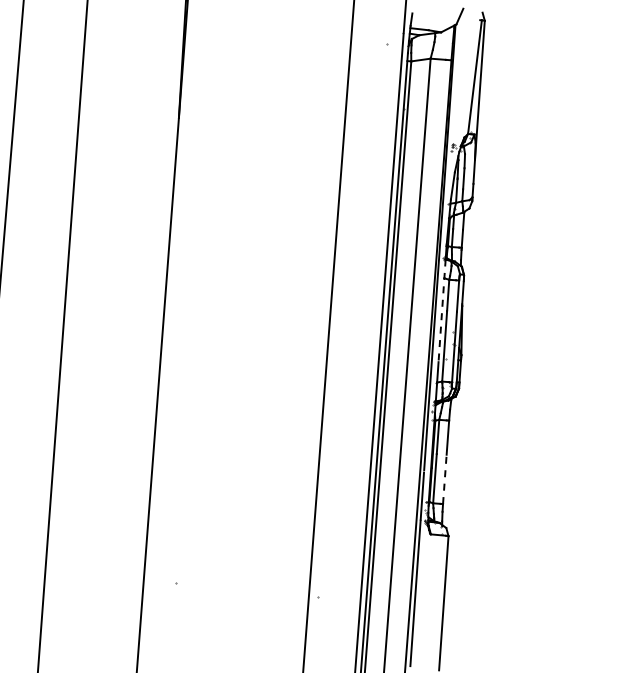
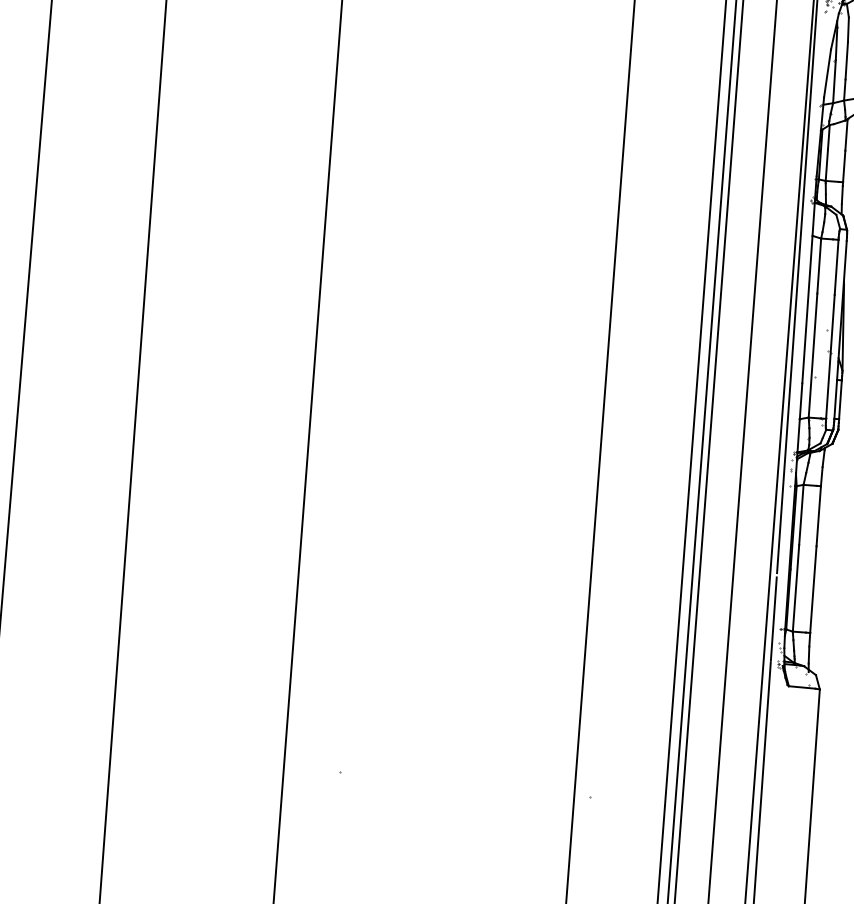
line: (442, 311) -> (809, 294), dashed -> solid
line: (444, 479) -> (812, 589), dashed -> solid

